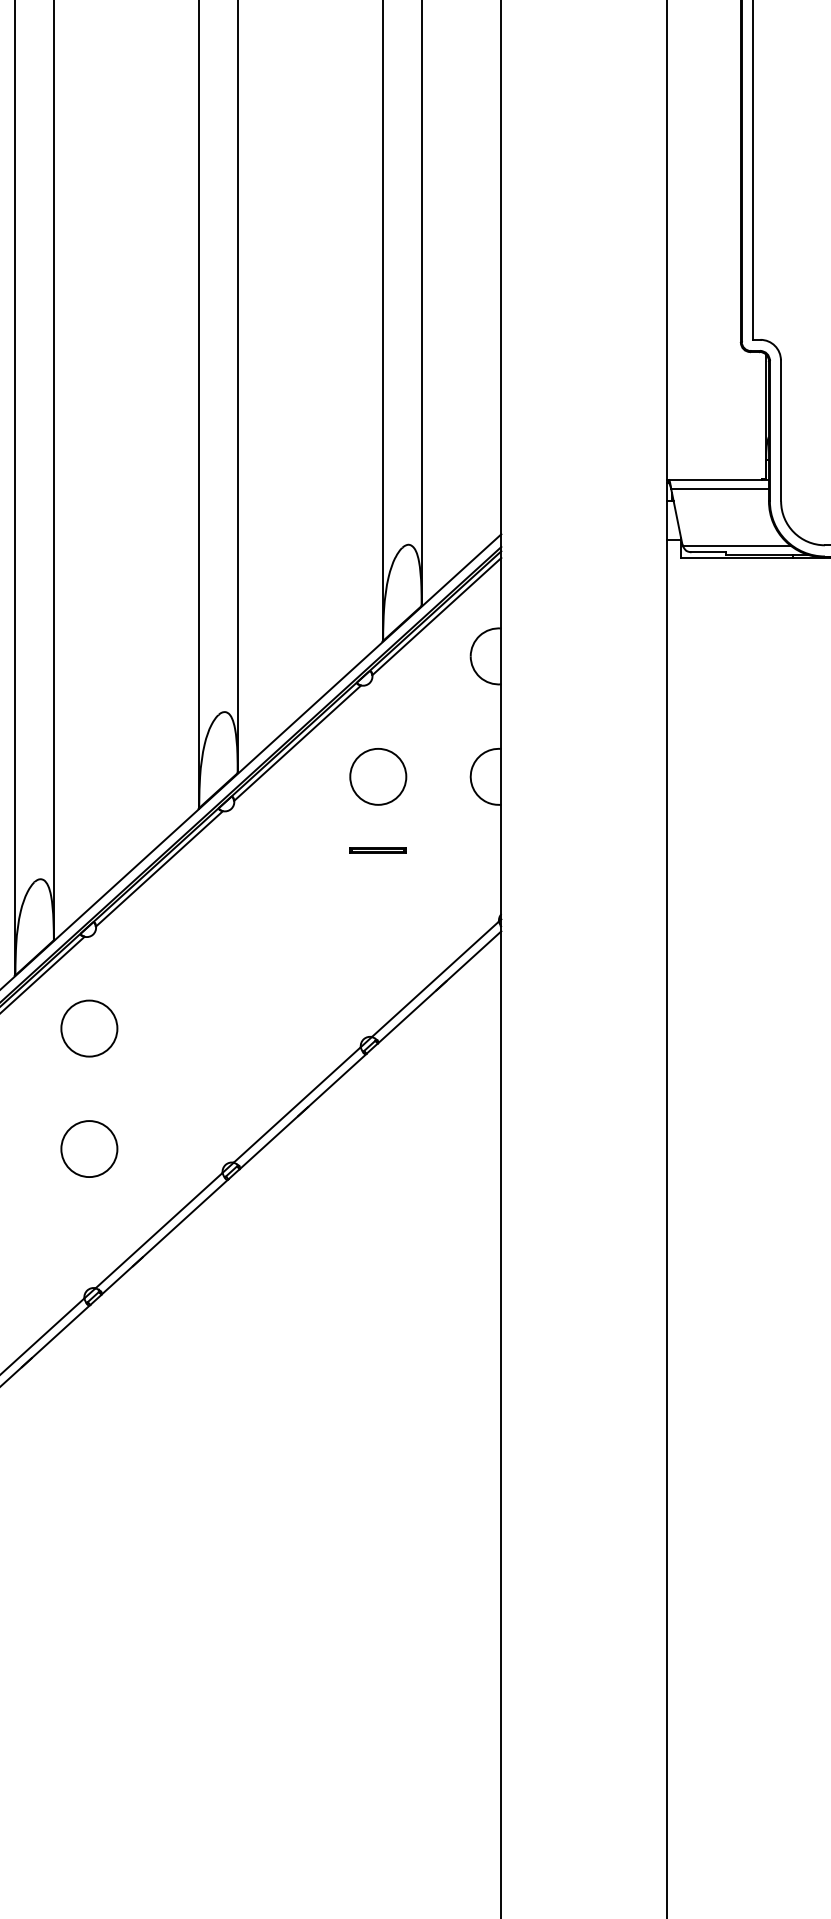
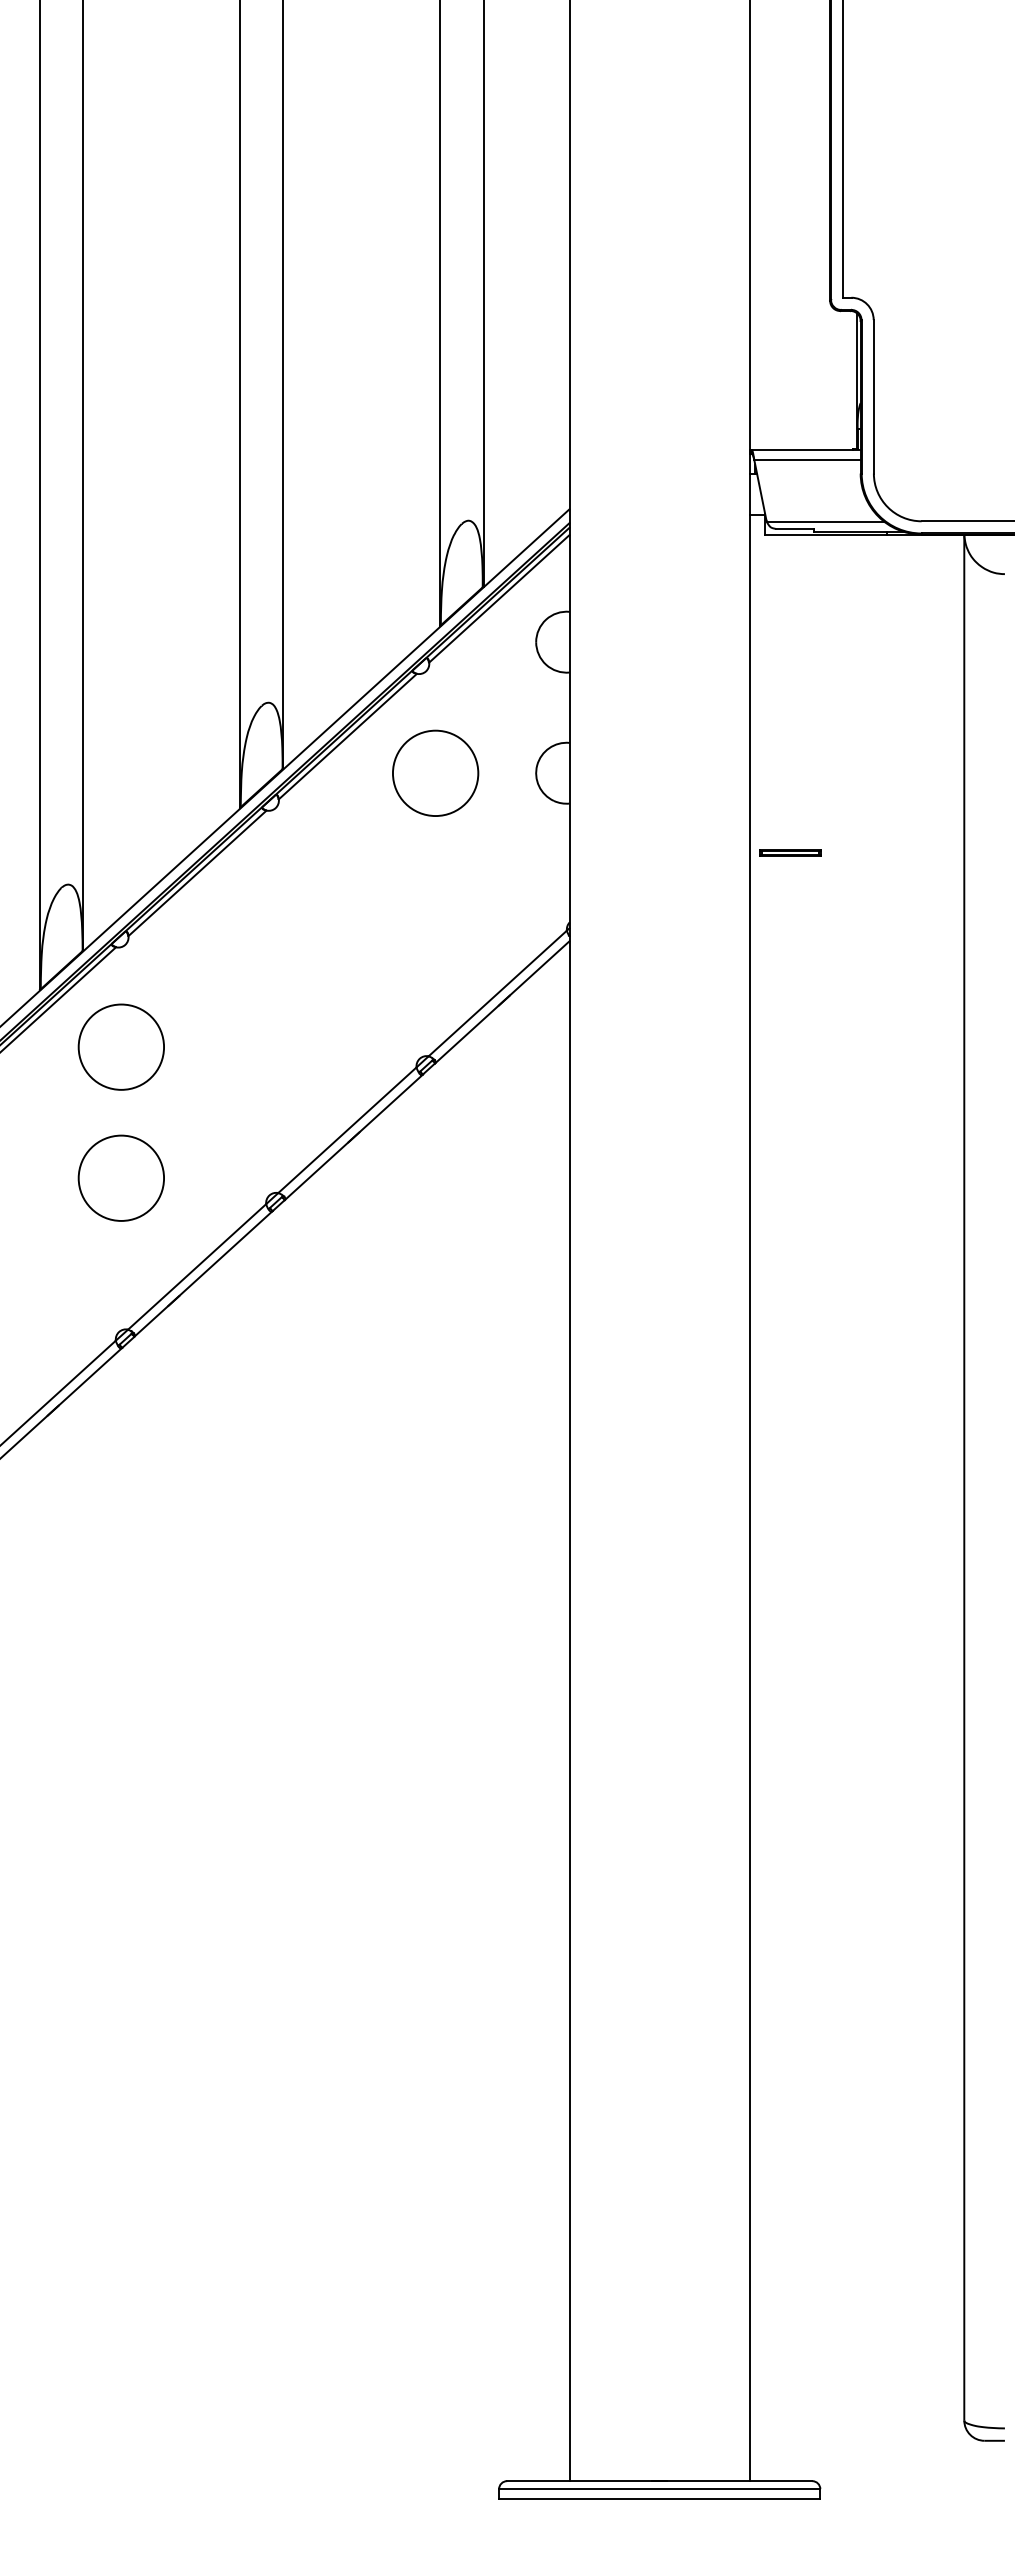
circle: (378, 776) -> (435, 772), size x1.4
part: (378, 849) -> (790, 852), moved
circle: (88, 1028) -> (120, 1046), size x1.4
circle: (88, 1148) -> (120, 1177), size x1.4

